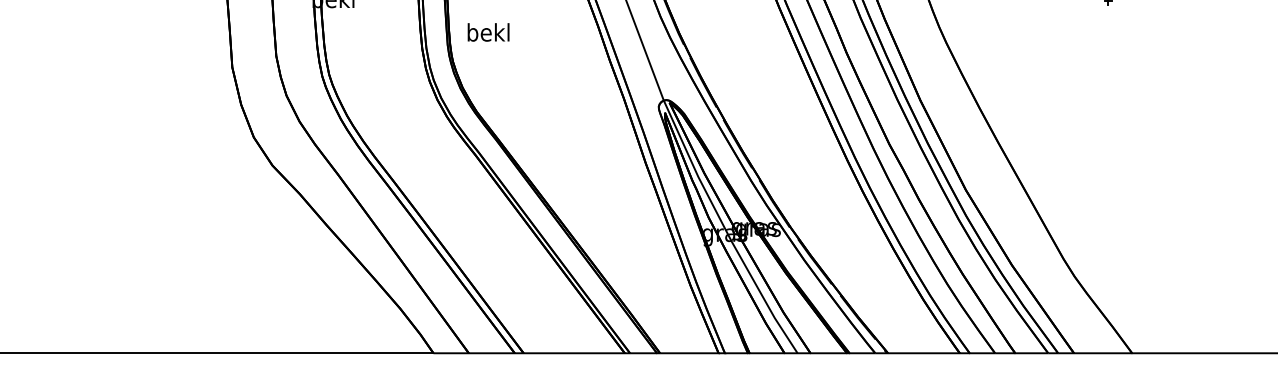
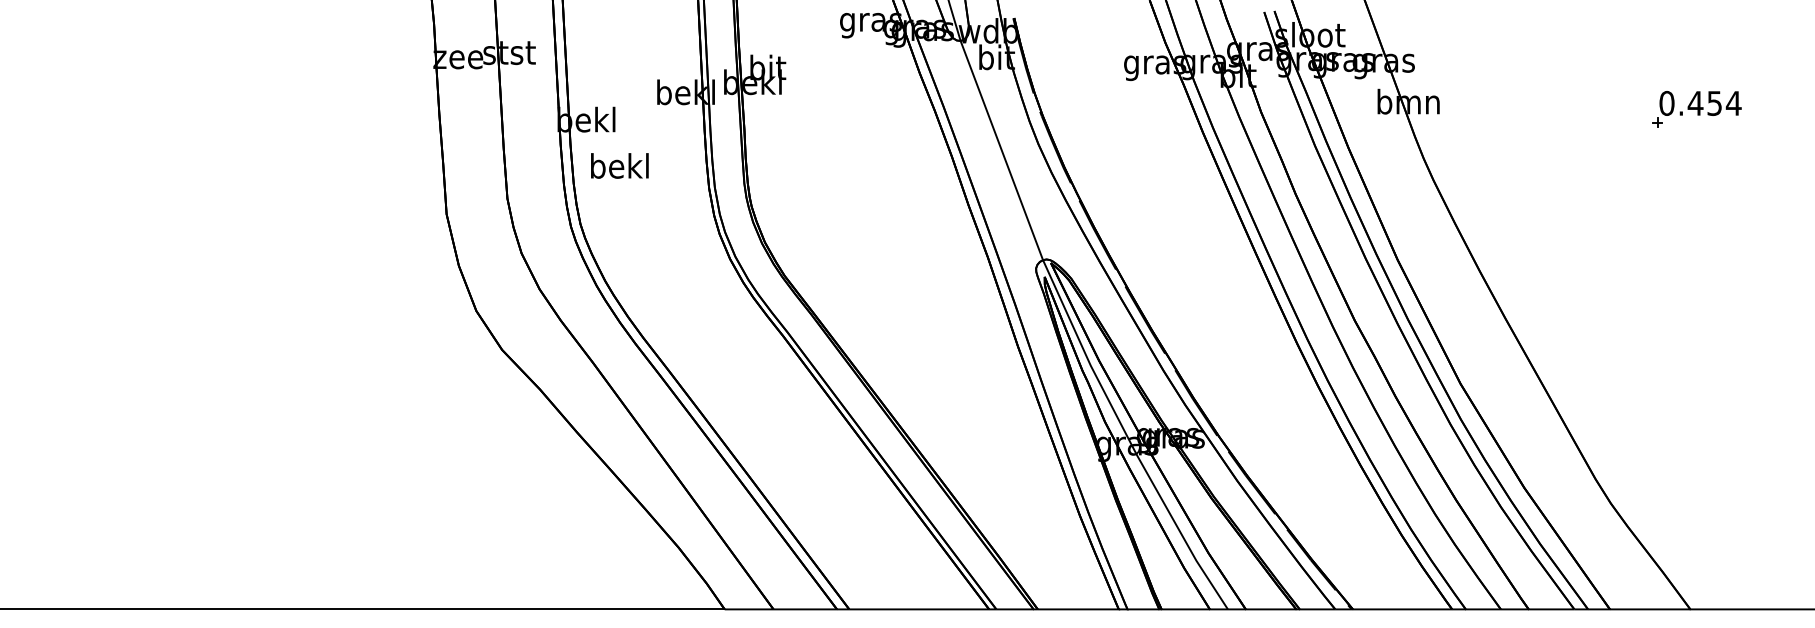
text: (488, 32) -> (619, 165), moved

